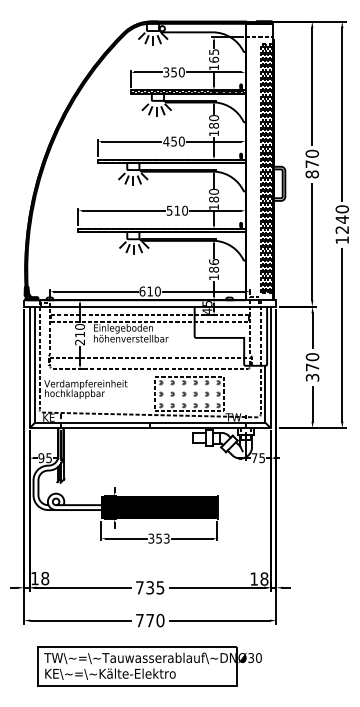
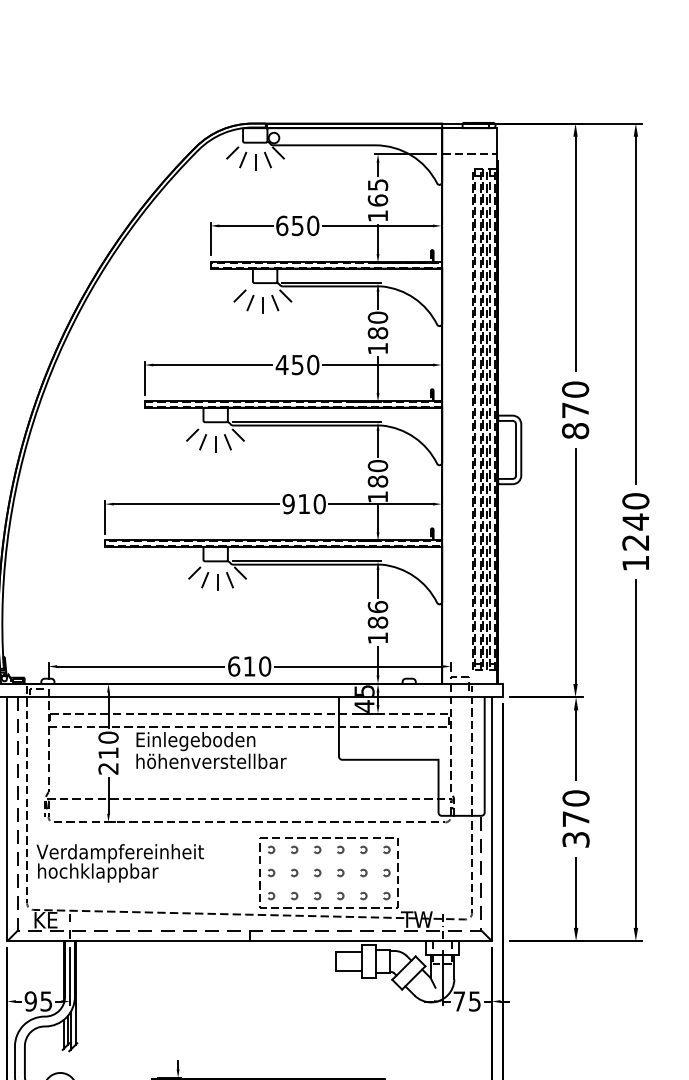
text: (166, 72) -> (282, 226), 350 -> 650
text: (169, 210) -> (288, 503), 510 -> 910
line: (120, 422) -> (189, 929), solid -> dashed

